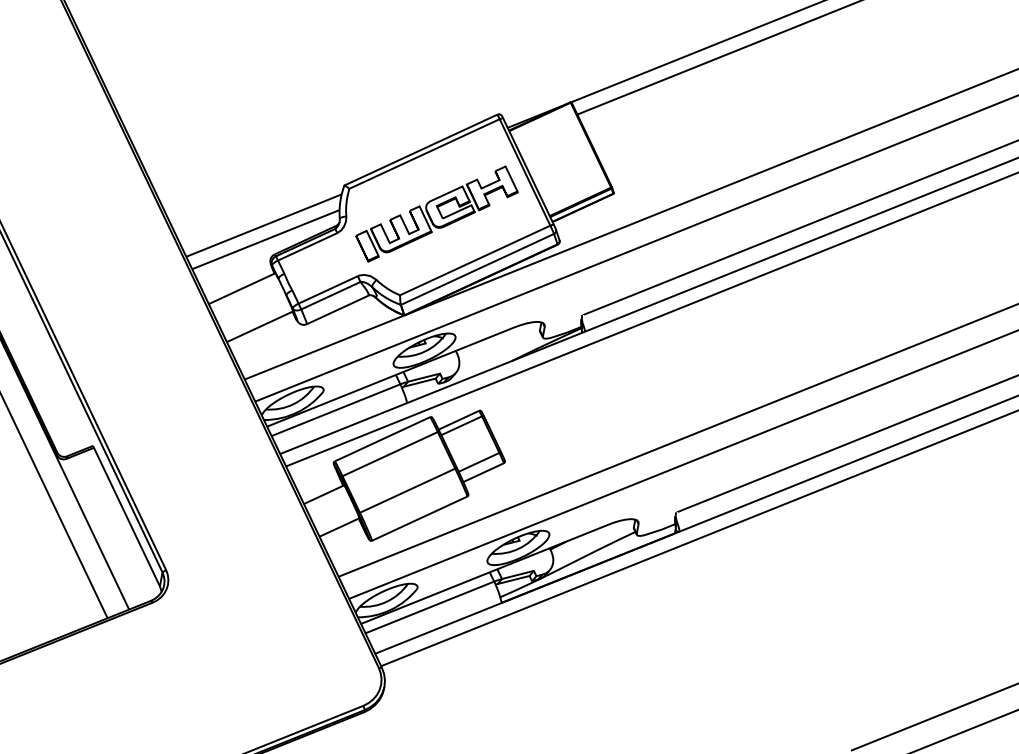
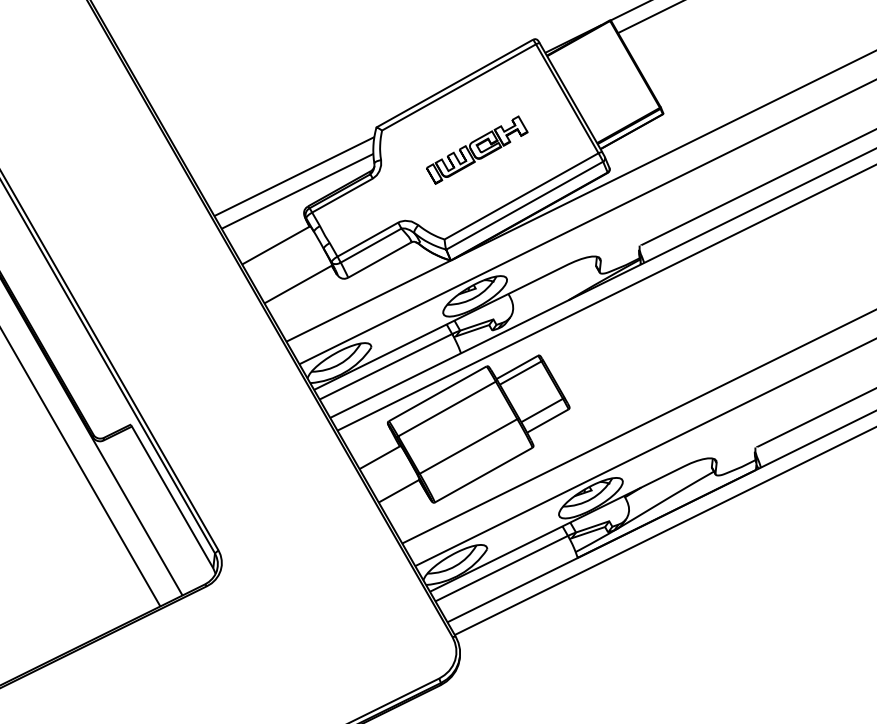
part: (436, 213) -> (476, 149), size x0.6

